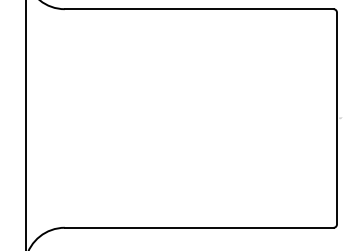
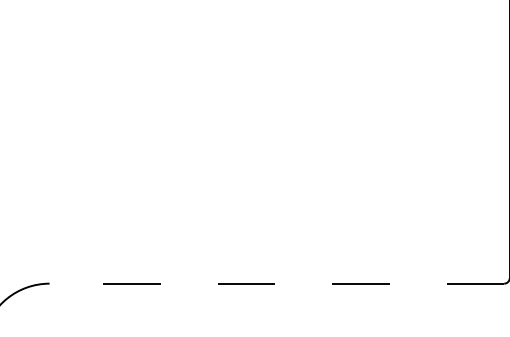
line: (198, 227) -> (275, 283), solid -> dashed

